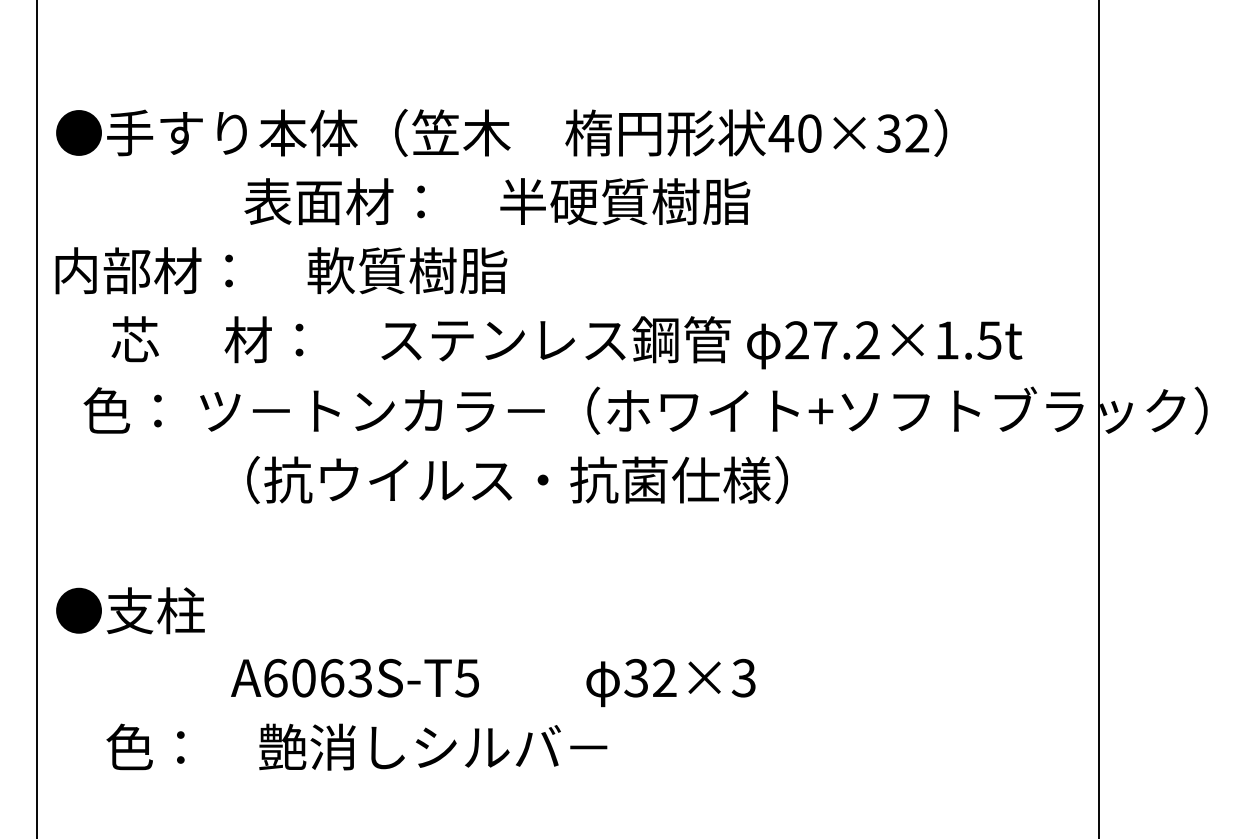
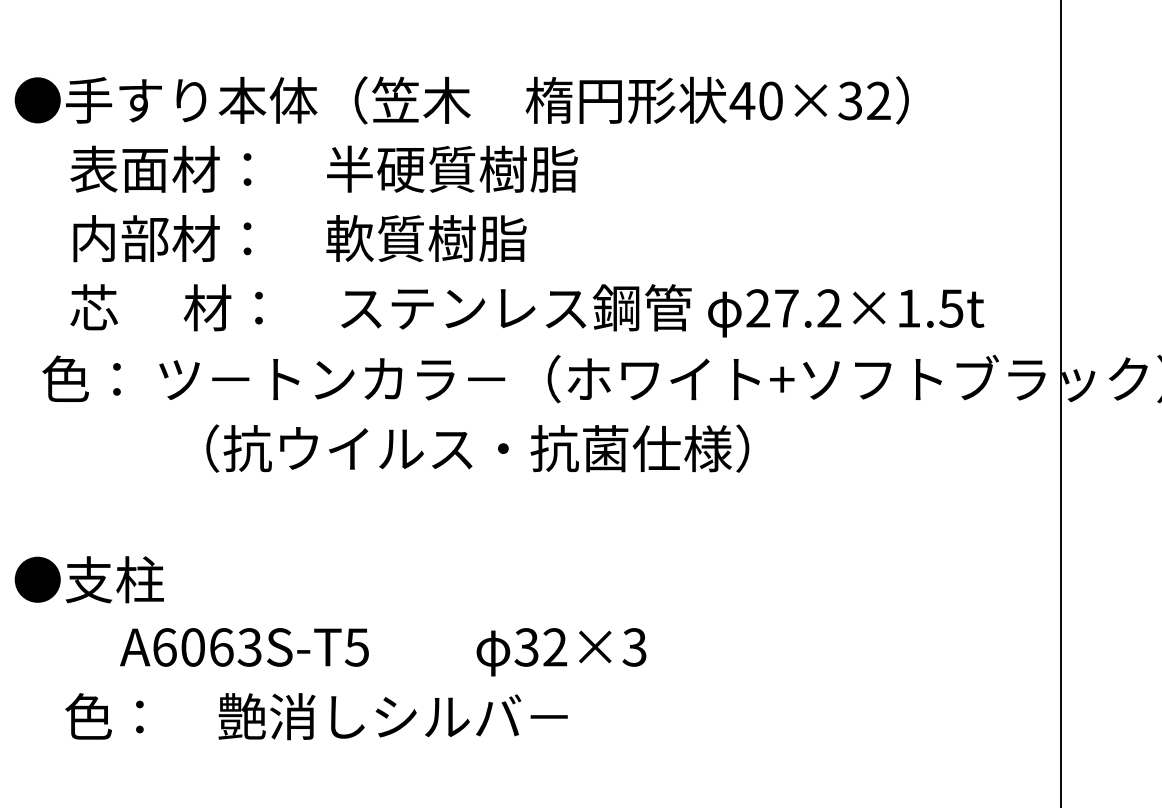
text: (497, 201) -> (324, 169), moved
text: (281, 270) -> (300, 238), moved
text: (493, 682) -> (383, 651), moved

